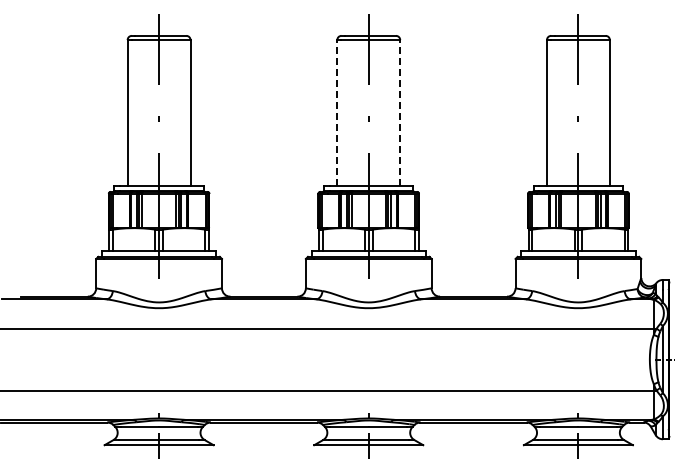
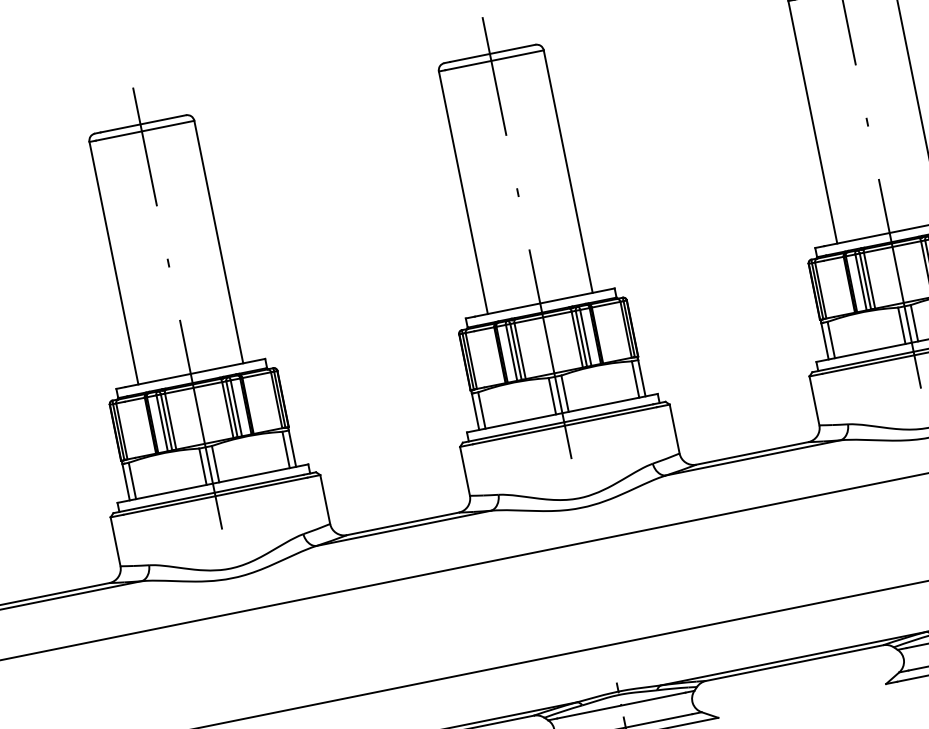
line: (337, 112) -> (463, 192), dashed -> solid
line: (400, 112) -> (568, 170), dashed -> solid

